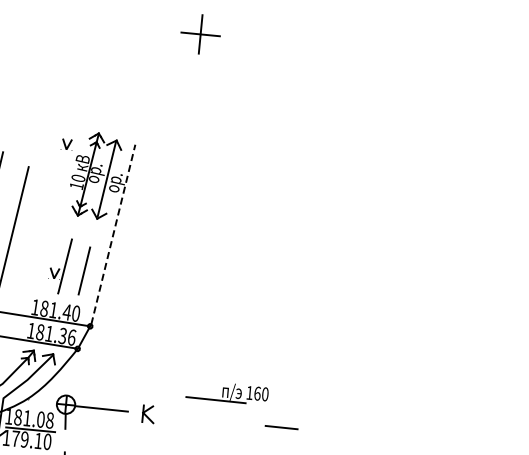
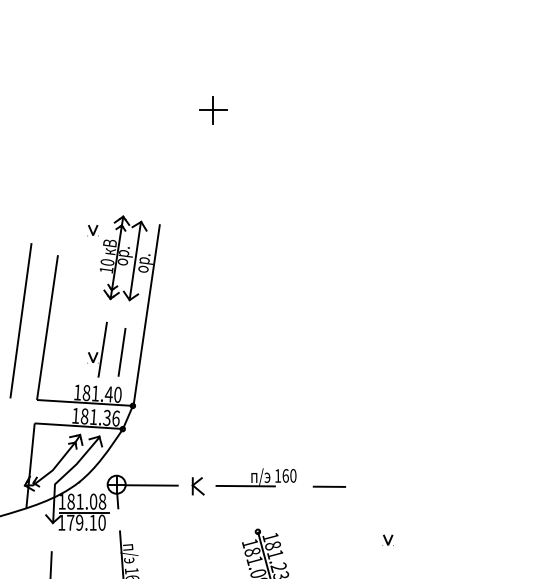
part: (200, 34) -> (213, 110), size x0.71
line: (112, 234) -> (146, 314), dashed -> solid
part: (226, 392) -> (255, 477), moved

